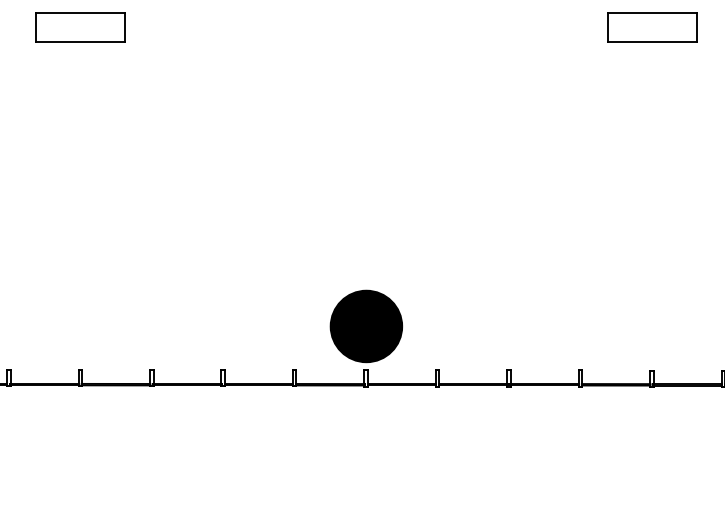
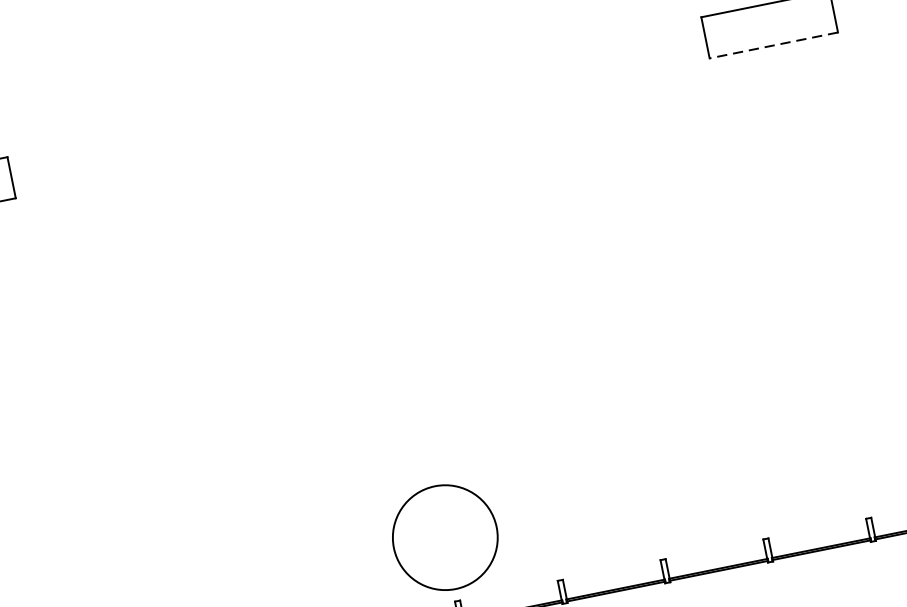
line: (652, 41) -> (774, 44), solid -> dashed
fill: (366, 326) -> (445, 537), removed

